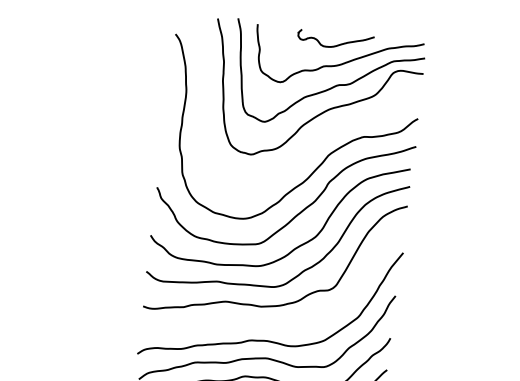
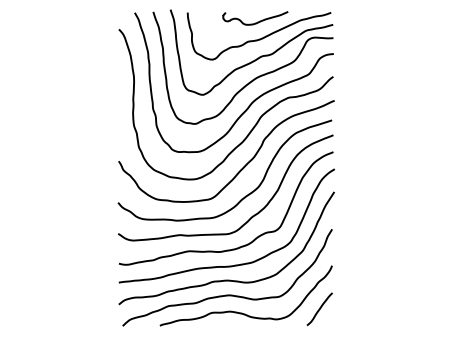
curve: (320, 136) -> (252, 101), added
curve: (277, 323) -> (234, 264), added

